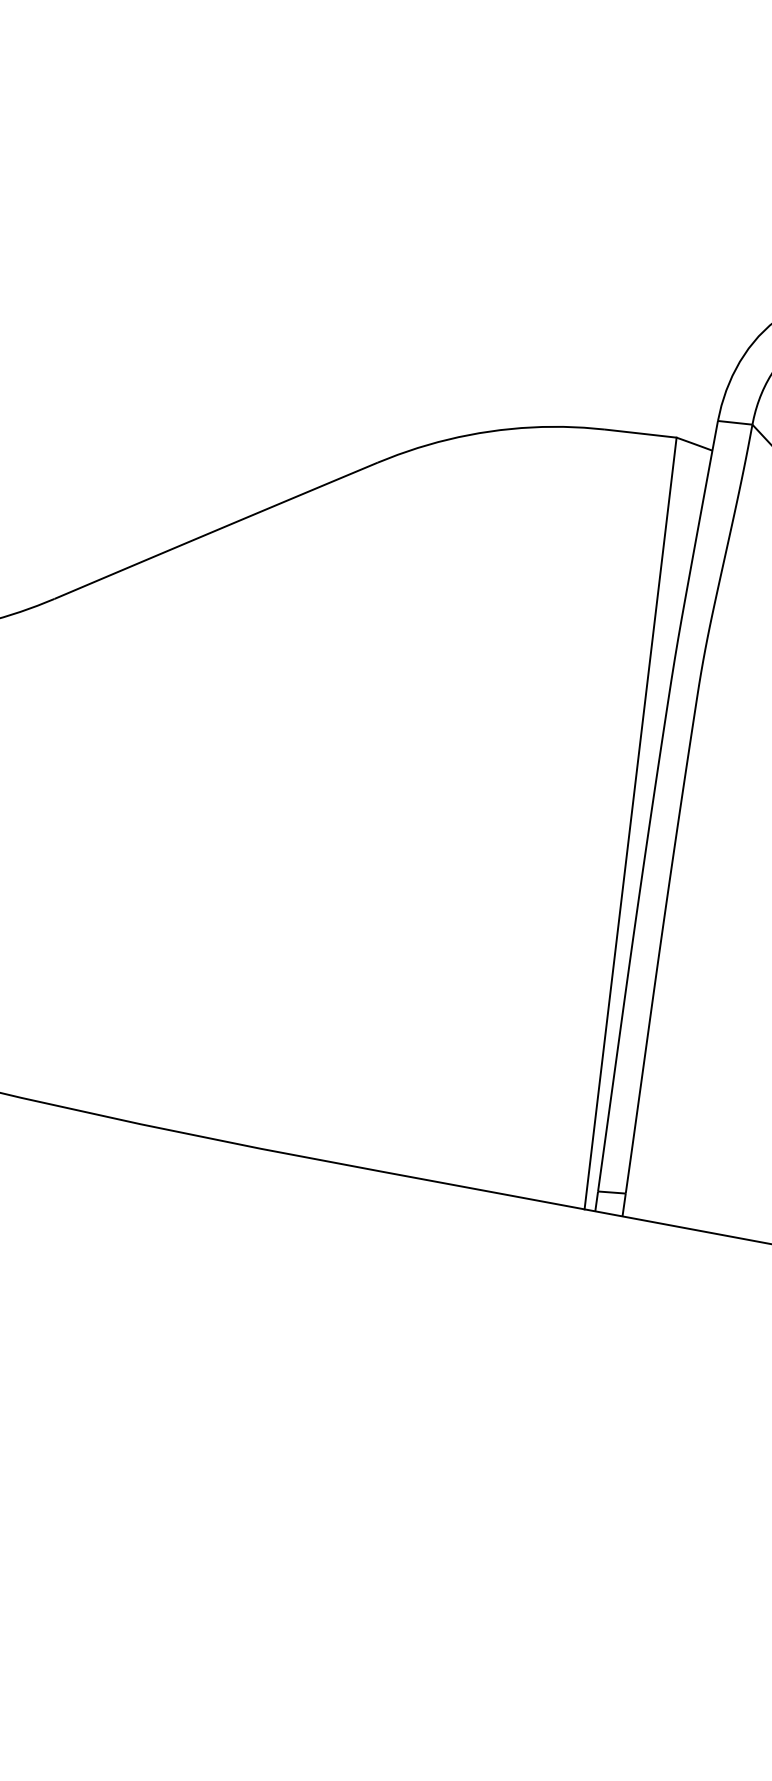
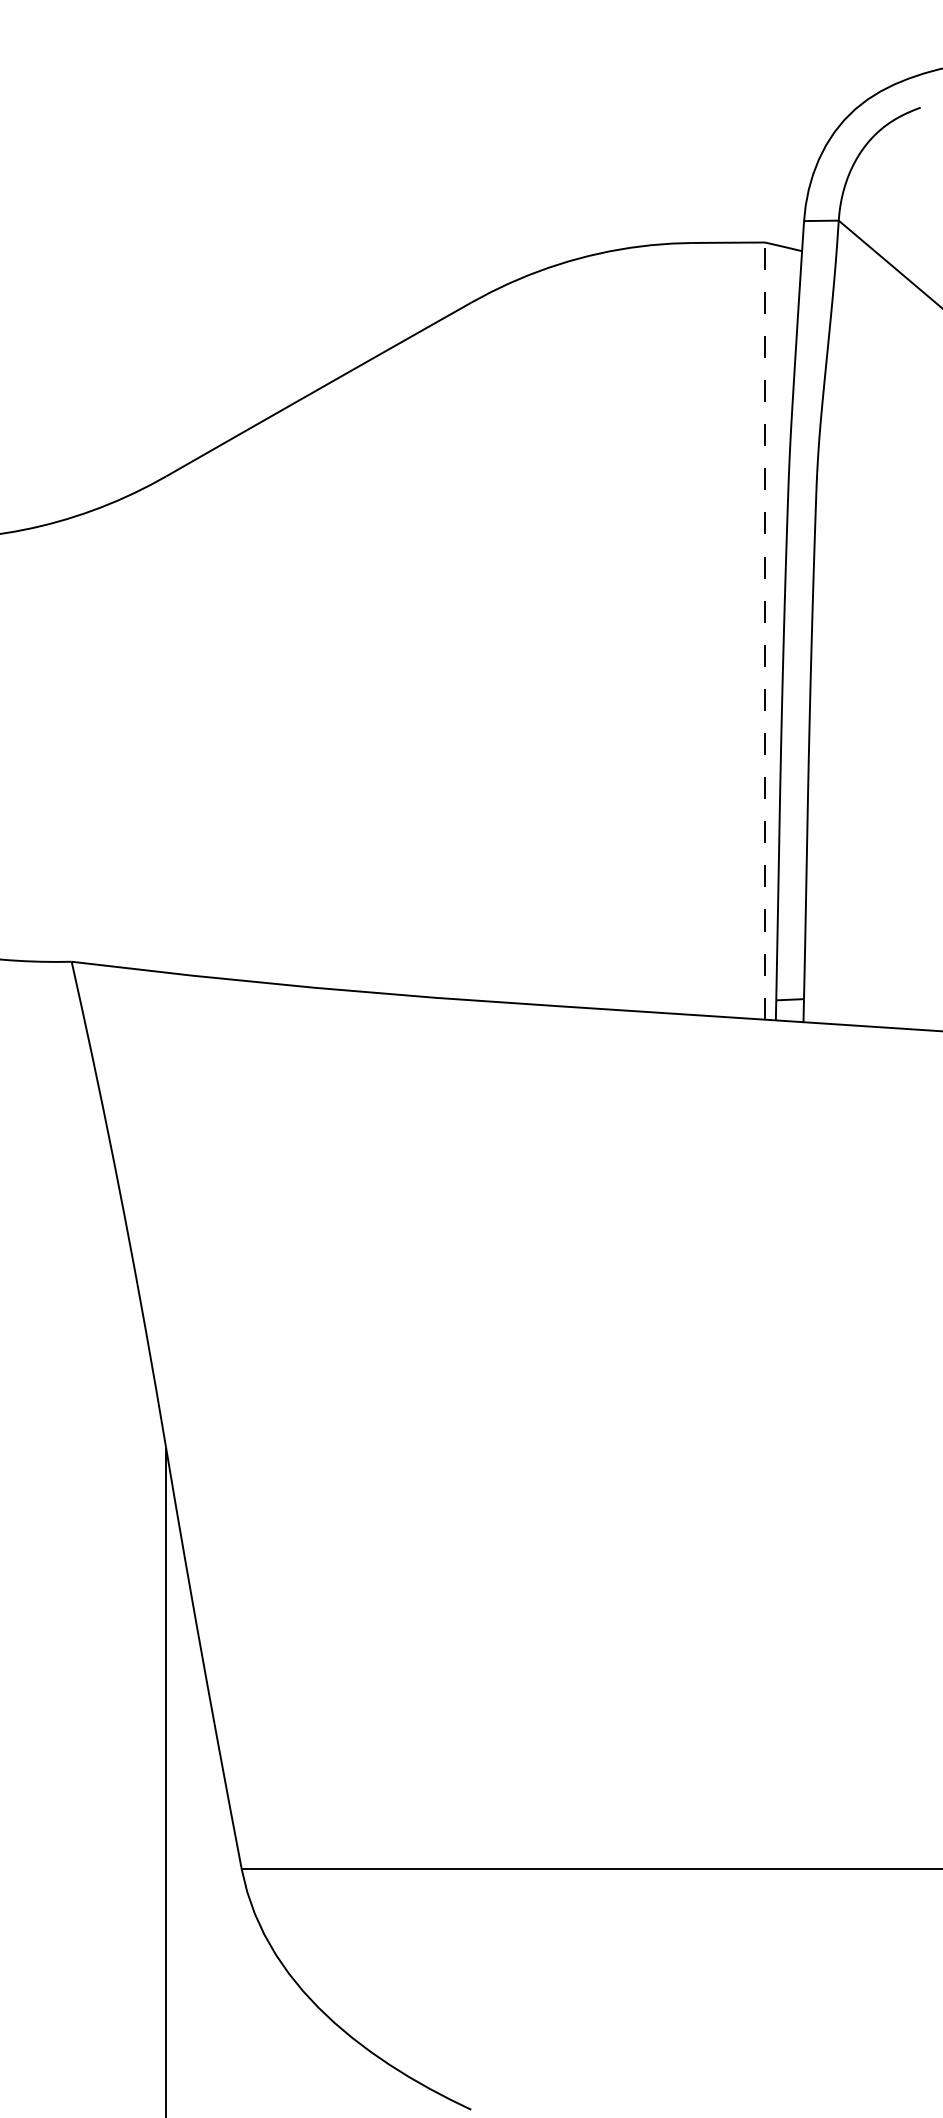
line: (630, 823) -> (764, 631), solid -> dashed

